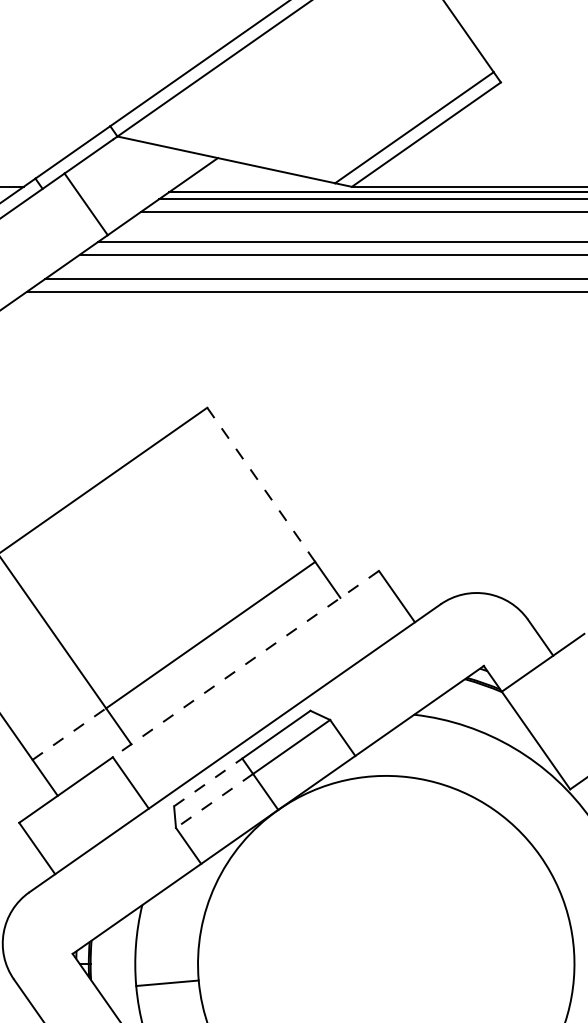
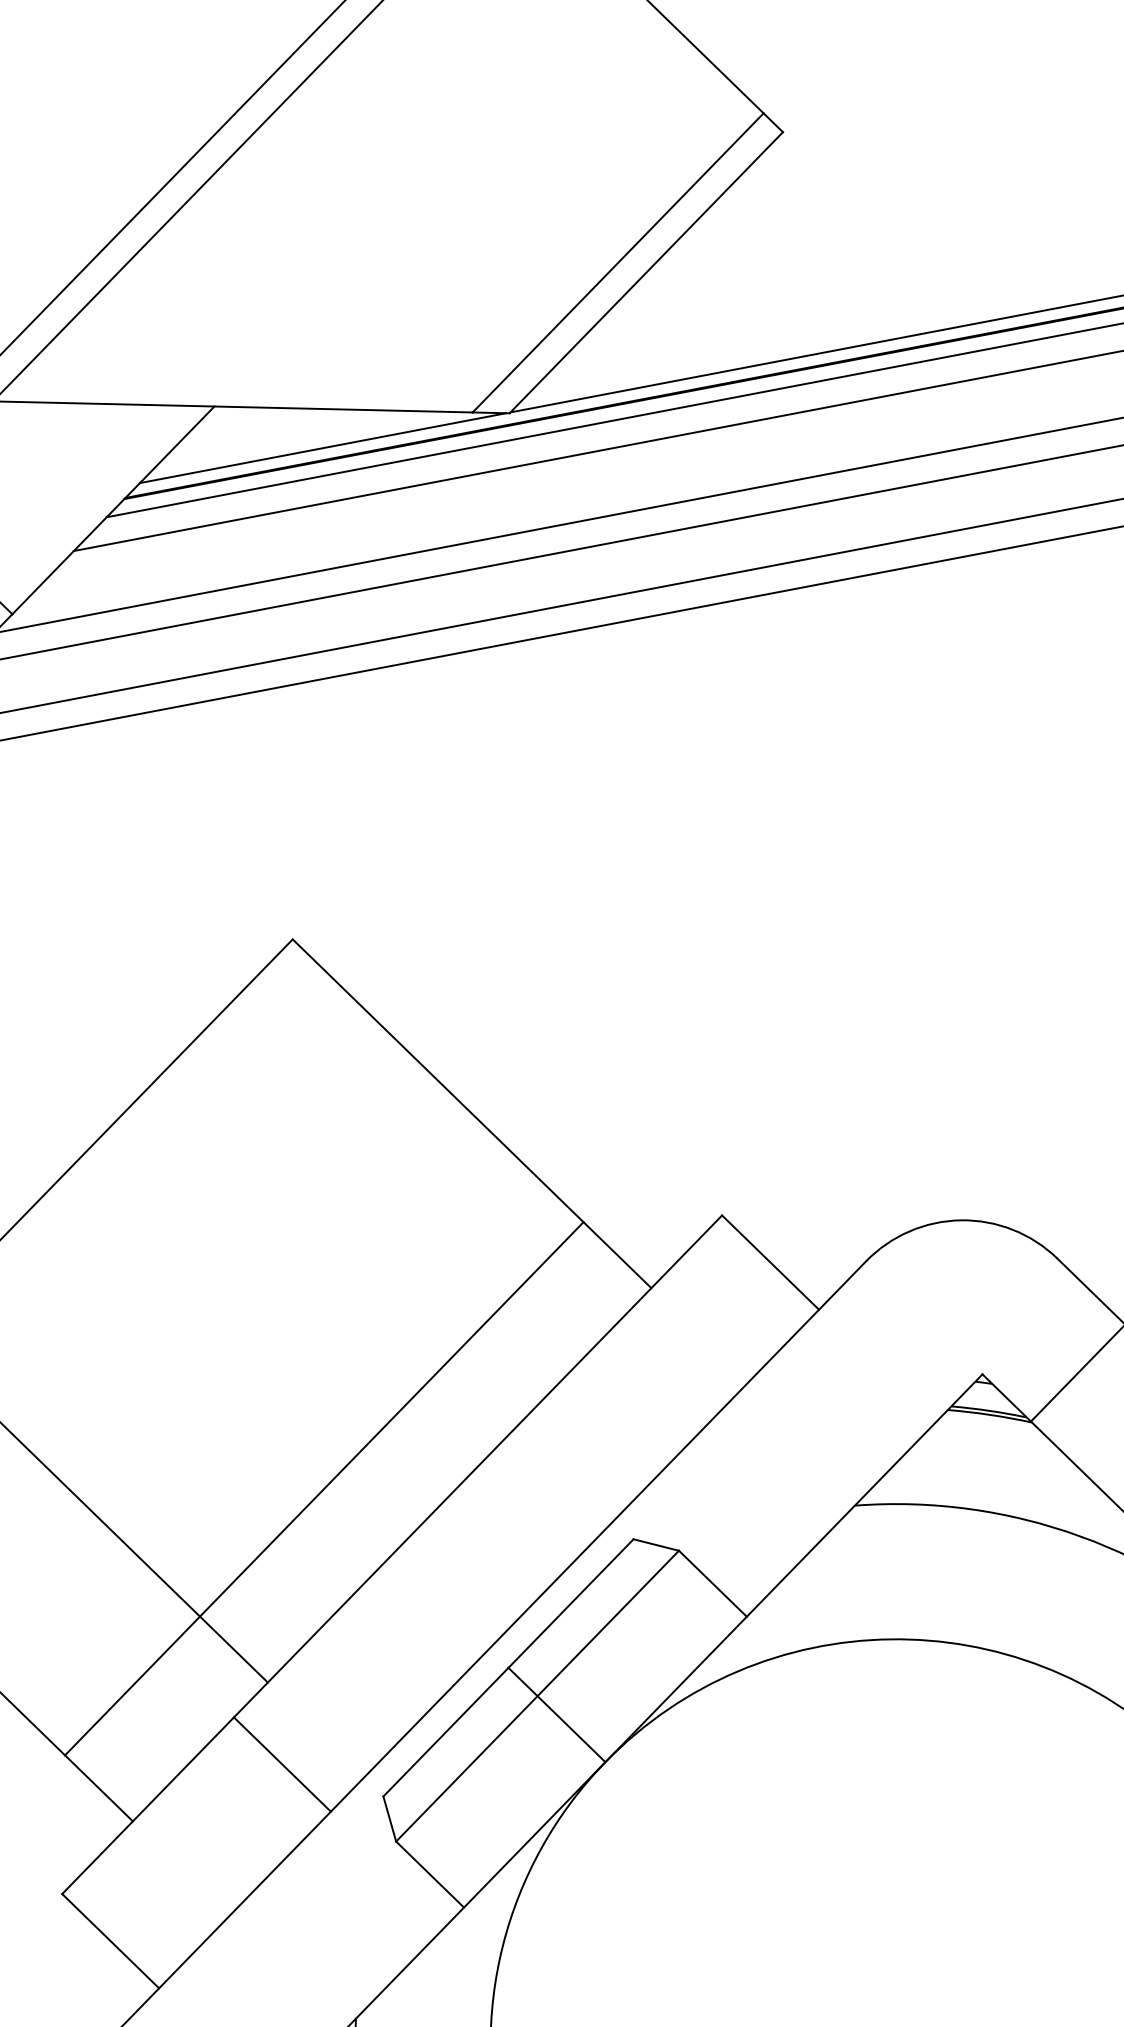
line: (263, 186) -> (322, 448), added
line: (260, 484) -> (436, 1080), dashed -> solid
line: (245, 664) -> (477, 1467), dashed -> solid
line: (69, 734) -> (132, 1686), dashed -> solid
line: (208, 782) -> (446, 1732), dashed -> solid
line: (214, 801) -> (466, 1770), dashed -> solid

